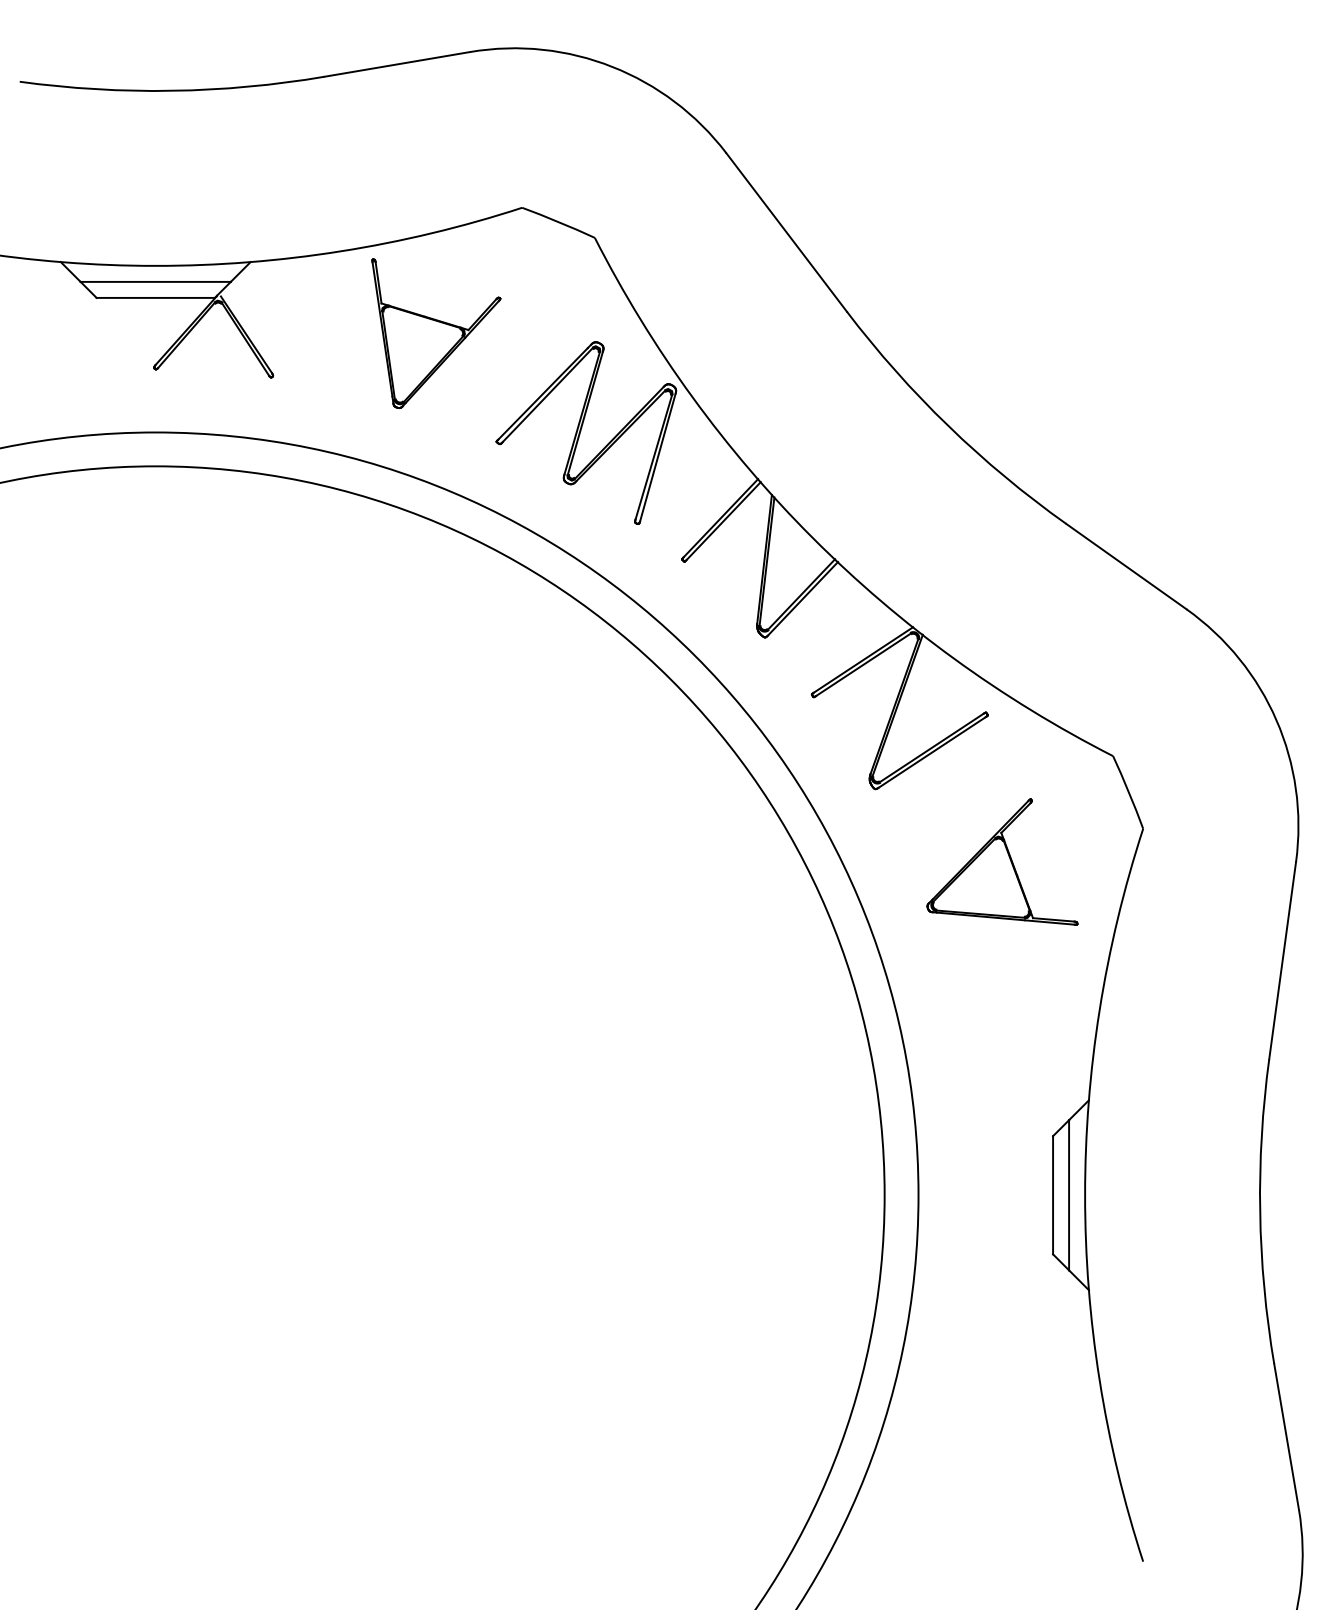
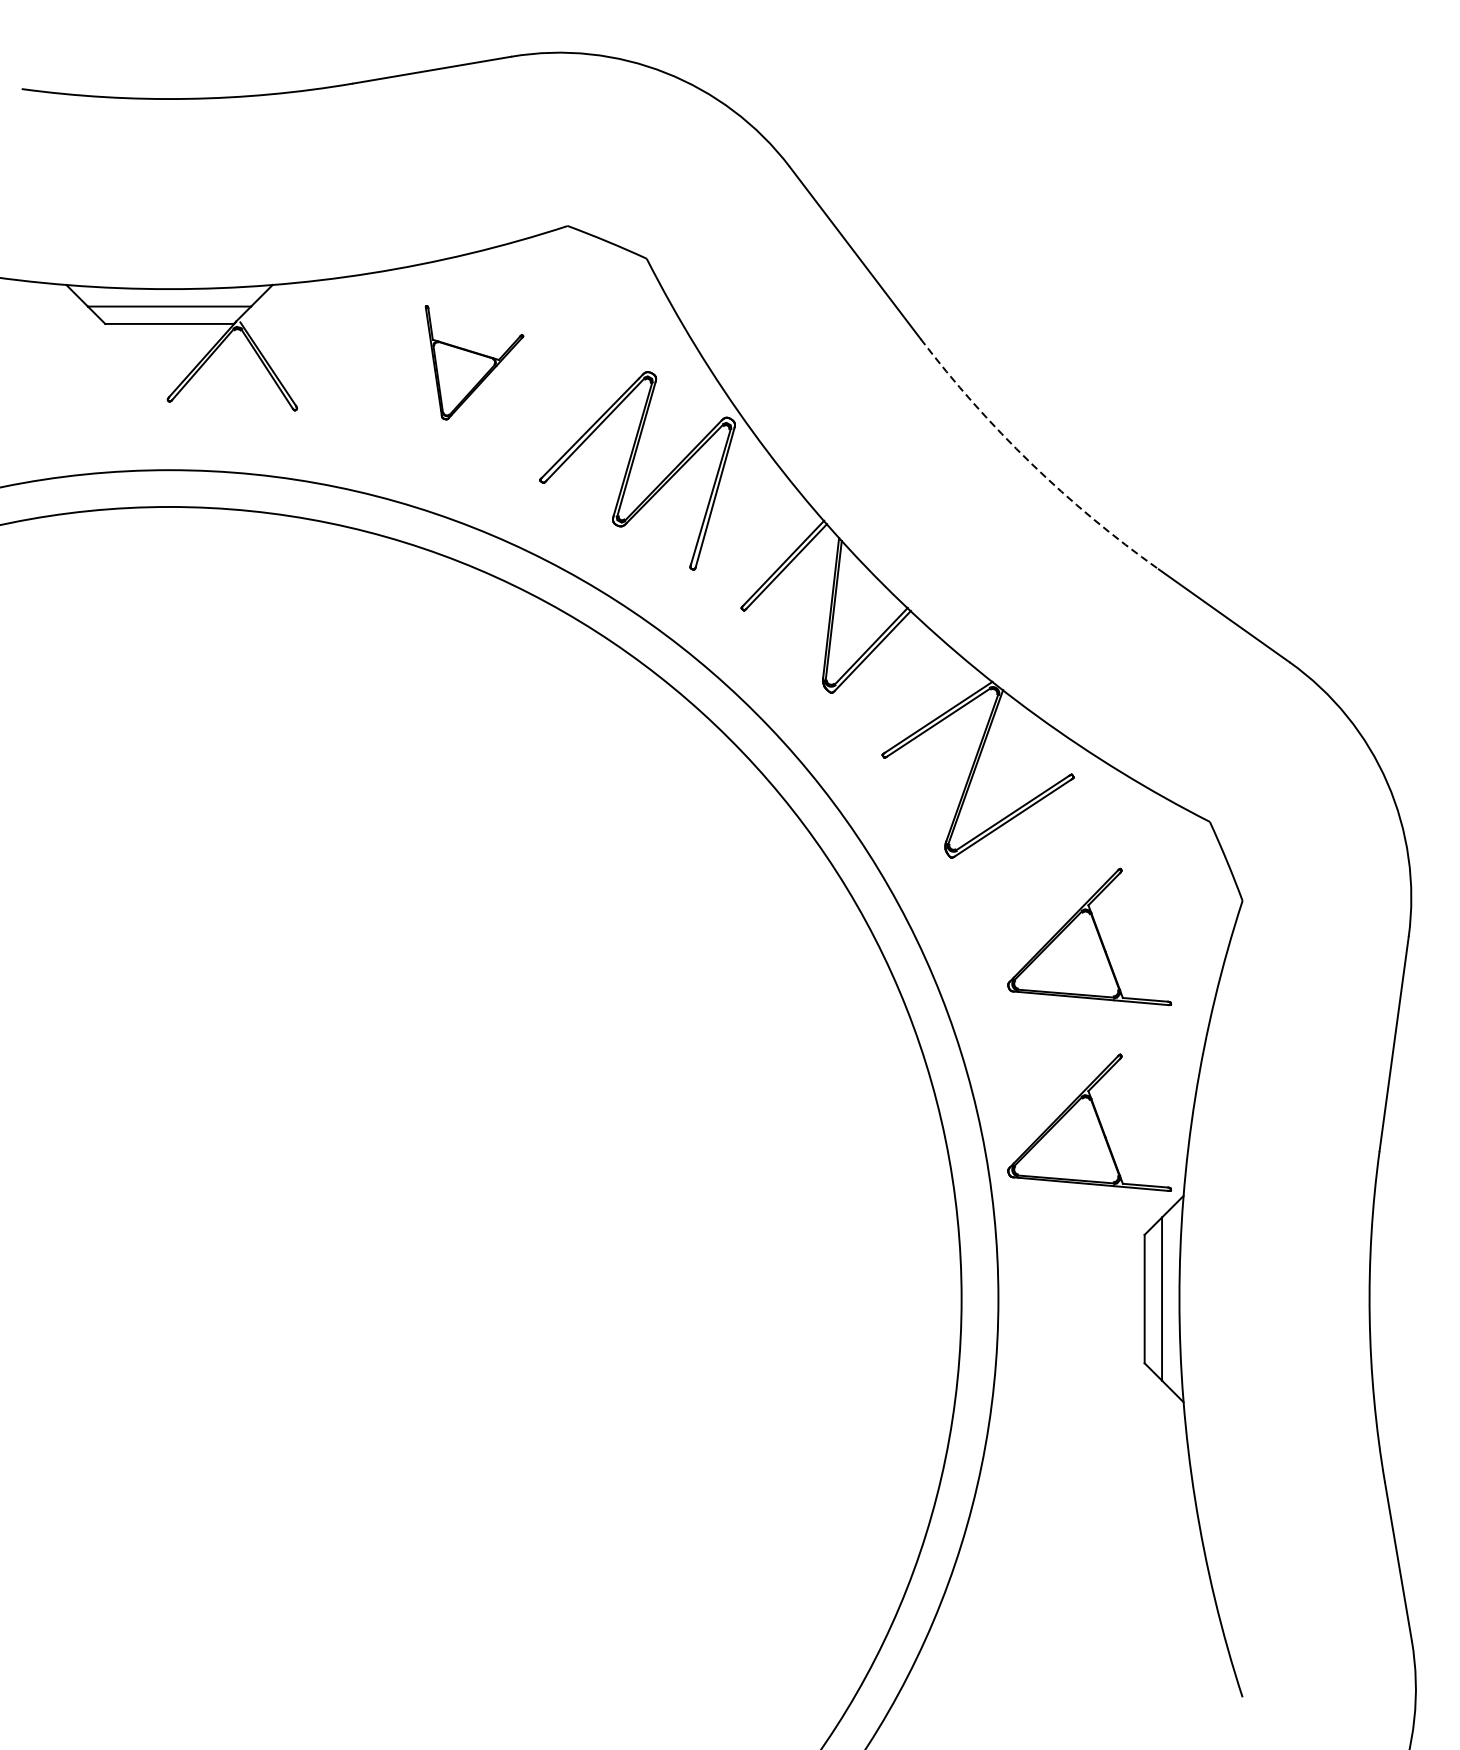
part: (436, 333) -> (474, 362), size x0.7
arc: (948, 426) -> (1031, 463), solid -> dashed
part: (1002, 1032) -> (1089, 1122), added

